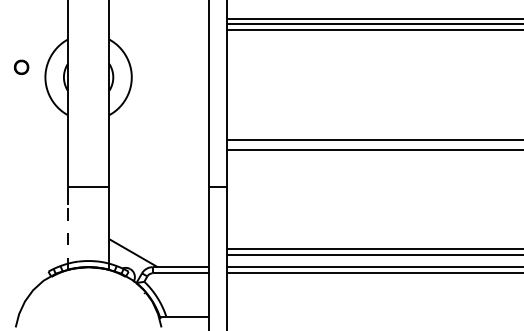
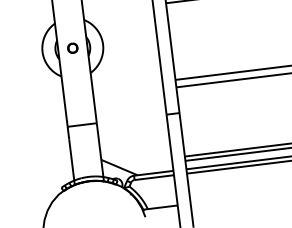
part: (21, 66) -> (72, 47), moved
line: (67, 237) -> (71, 162), dashed -> solid

